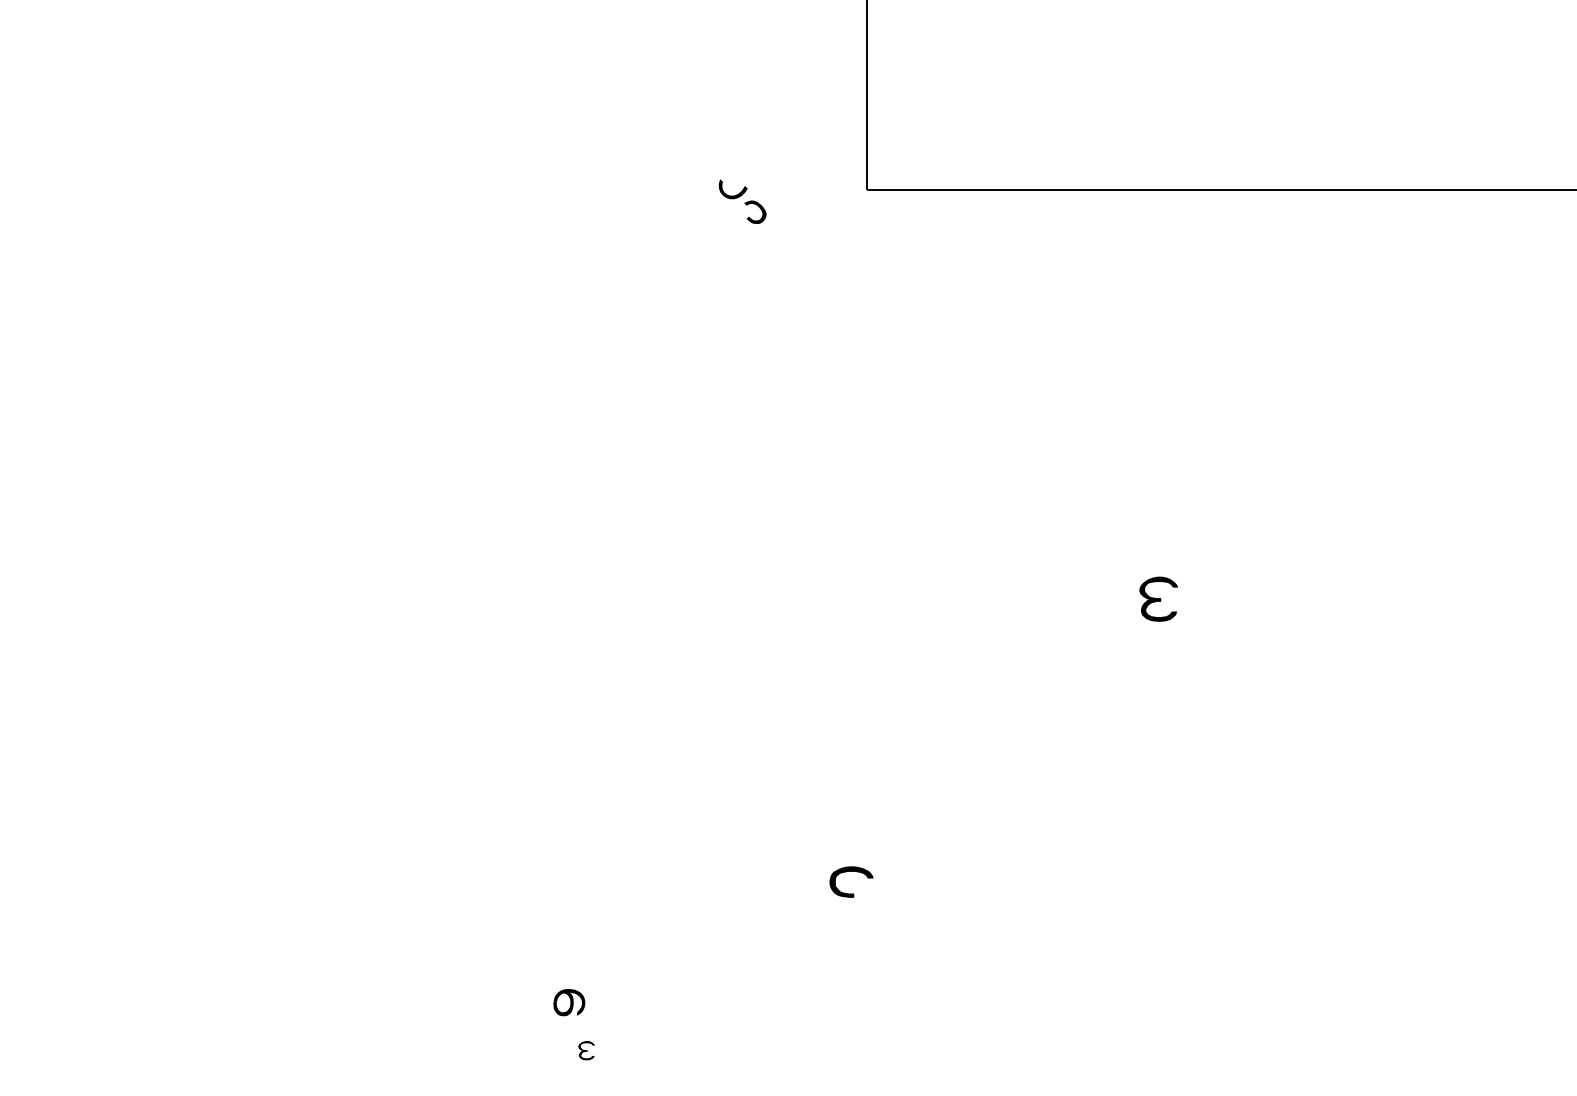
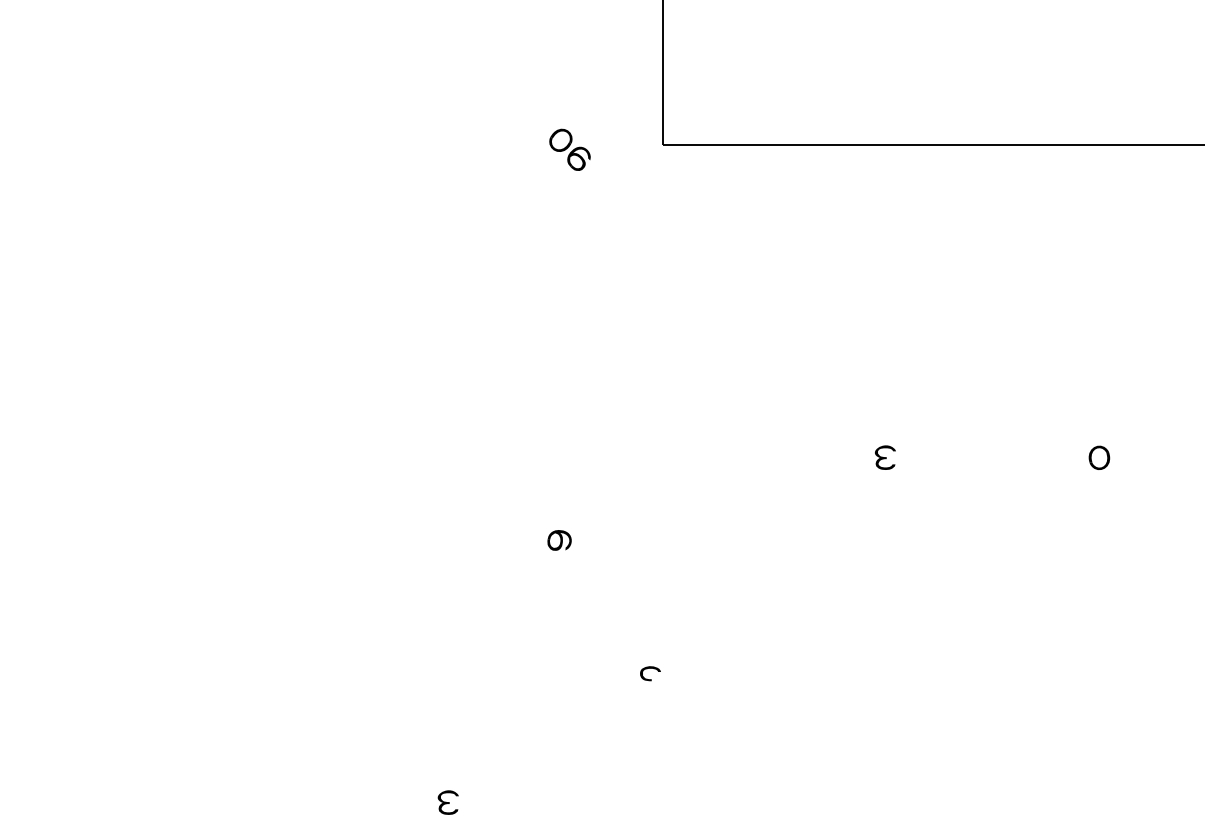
fill: (734, 178) -> (561, 136), added
fill: (757, 205) -> (578, 156), added
part: (1158, 599) -> (885, 457), size x0.71
part: (1438, 599) -> (1099, 457), added
part: (850, 881) -> (649, 673), size x0.62
part: (569, 1002) -> (559, 540), moved
part: (586, 1050) -> (448, 802), size x1.67

